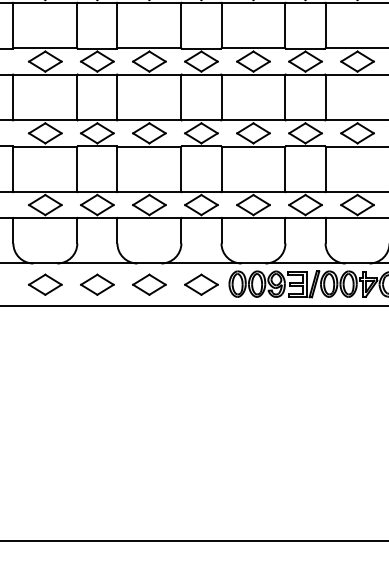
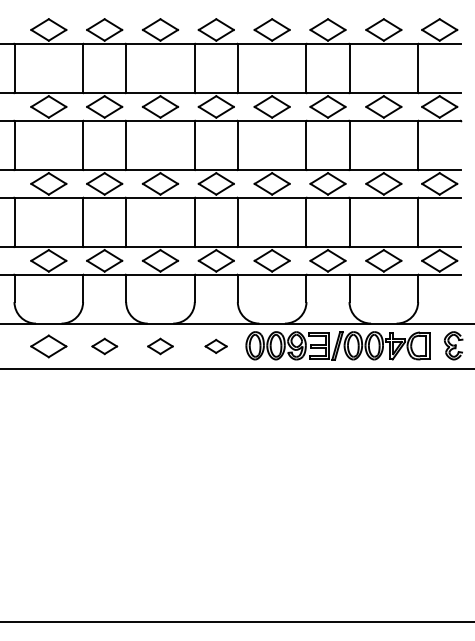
part: (97, 284) -> (104, 346), size x0.7
part: (149, 284) -> (160, 346), size x0.7
part: (200, 284) -> (215, 346), size x0.6

